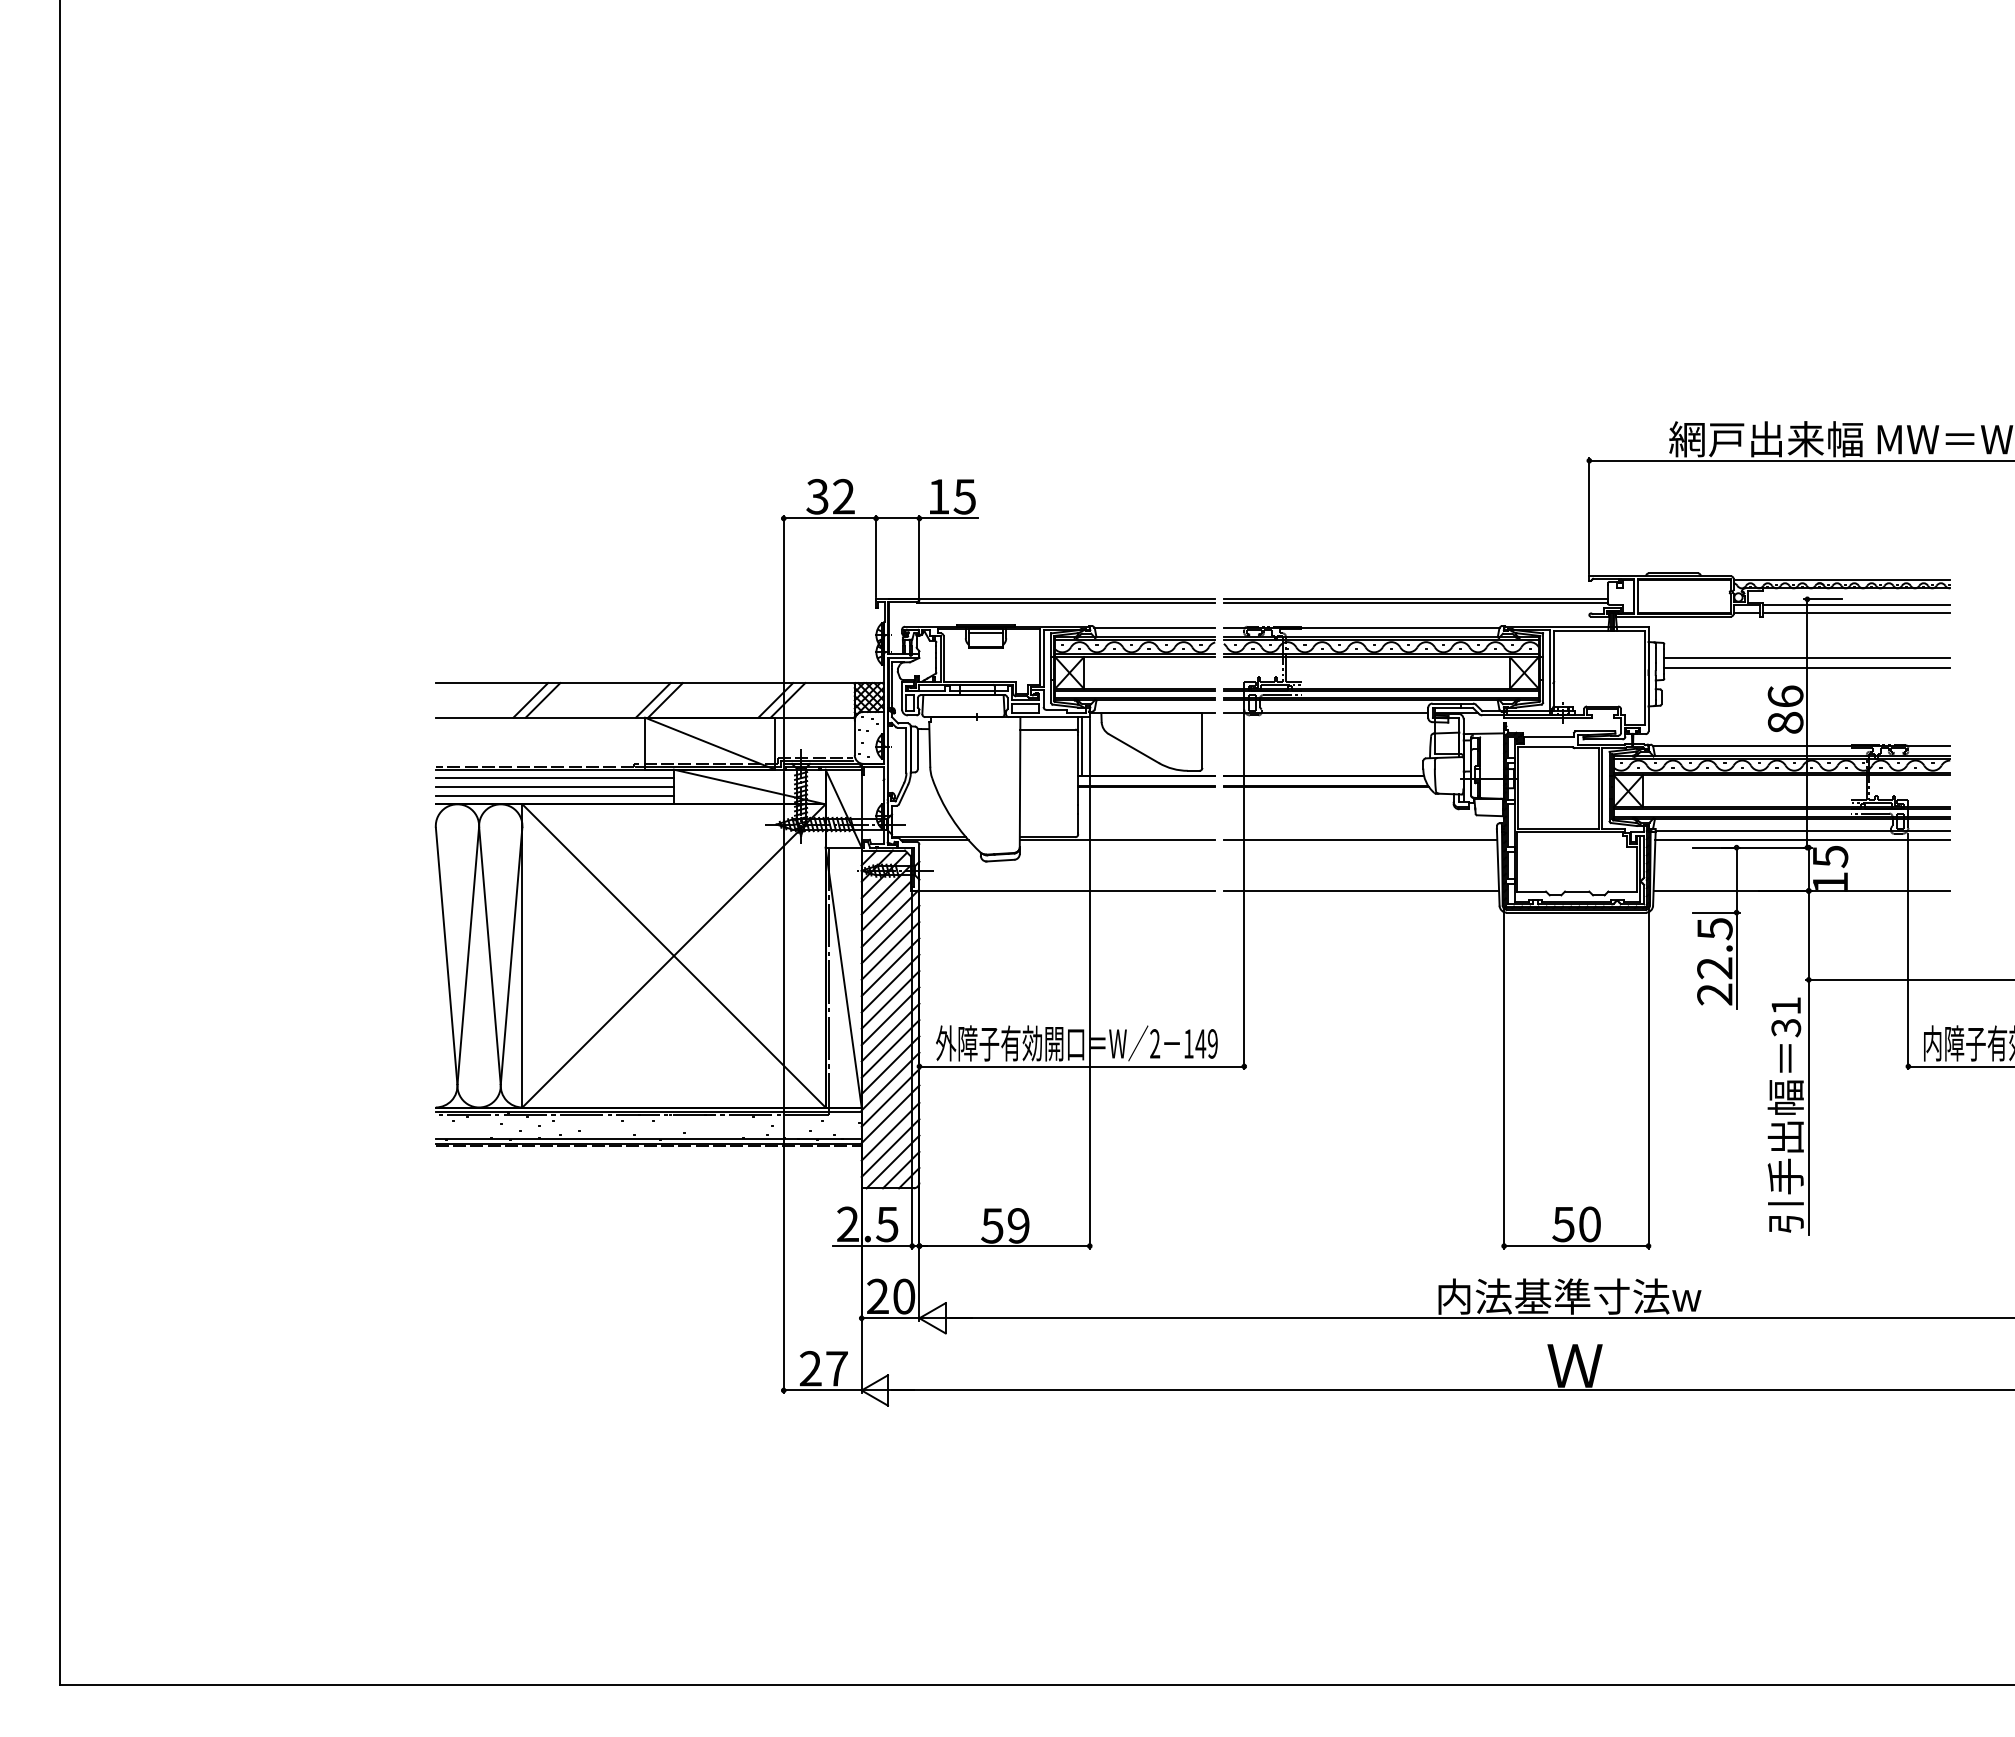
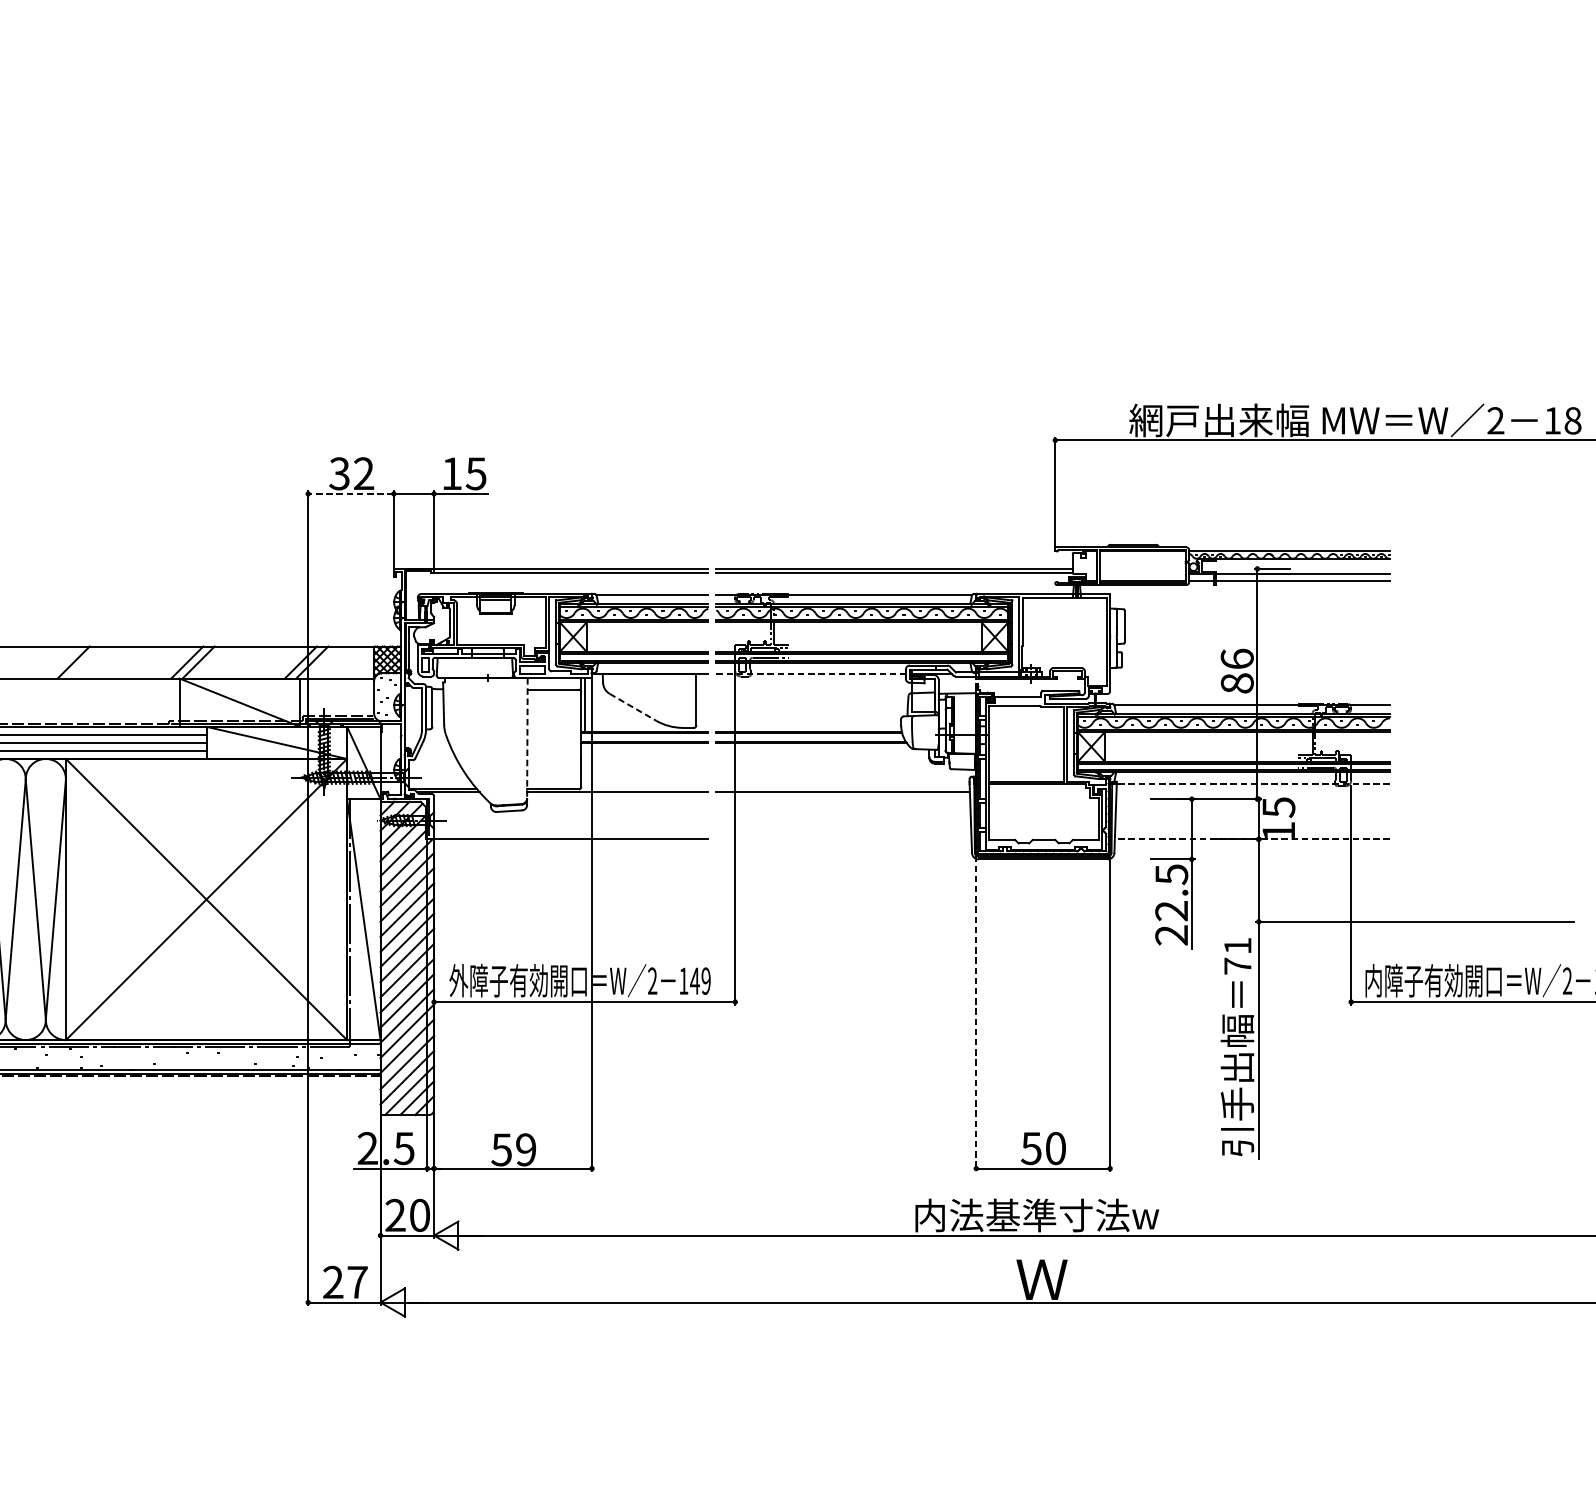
line: (829, 518) -> (350, 493), solid -> dashed
line: (1807, 657) -> (1257, 622), removed
line: (1807, 667) -> (1257, 632), removed
line: (542, 700) -> (84, 662), removed
line: (1326, 713) -> (811, 674), solid -> dashed
line: (1133, 748) -> (632, 707), solid -> dashed
line: (1020, 782) -> (527, 738), solid -> dashed
line: (1802, 831) -> (1252, 784), solid -> dashed
line: (1802, 840) -> (1252, 792), removed
line: (1361, 890) -> (844, 838), removed
line: (1801, 890) -> (1252, 838), solid -> dashed
text: (1786, 1027) -> (1238, 965), 31 -> 71
line: (1504, 1079) -> (976, 1014), solid -> dashed

